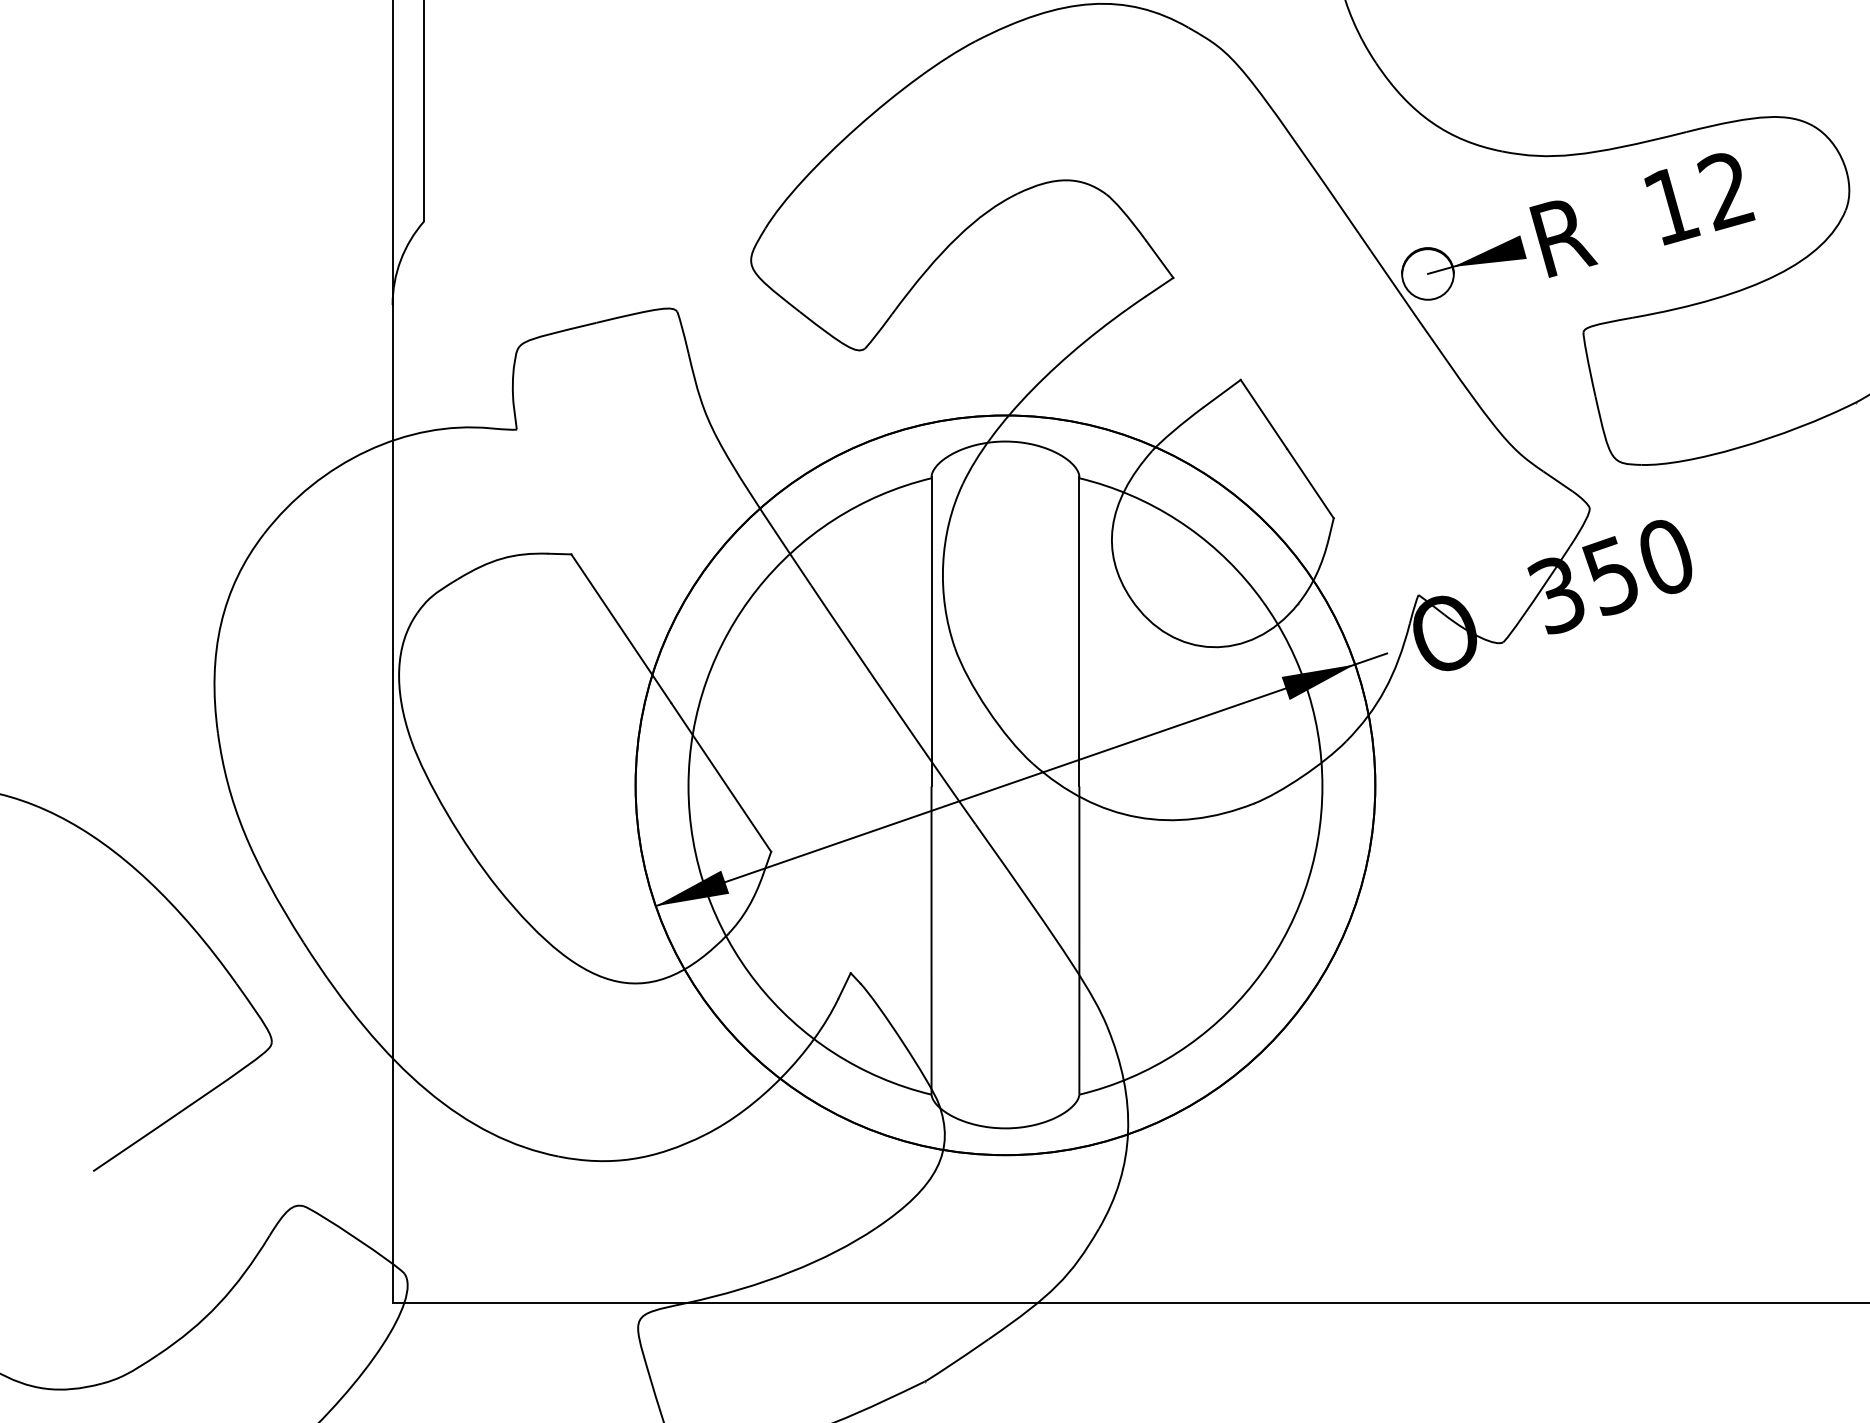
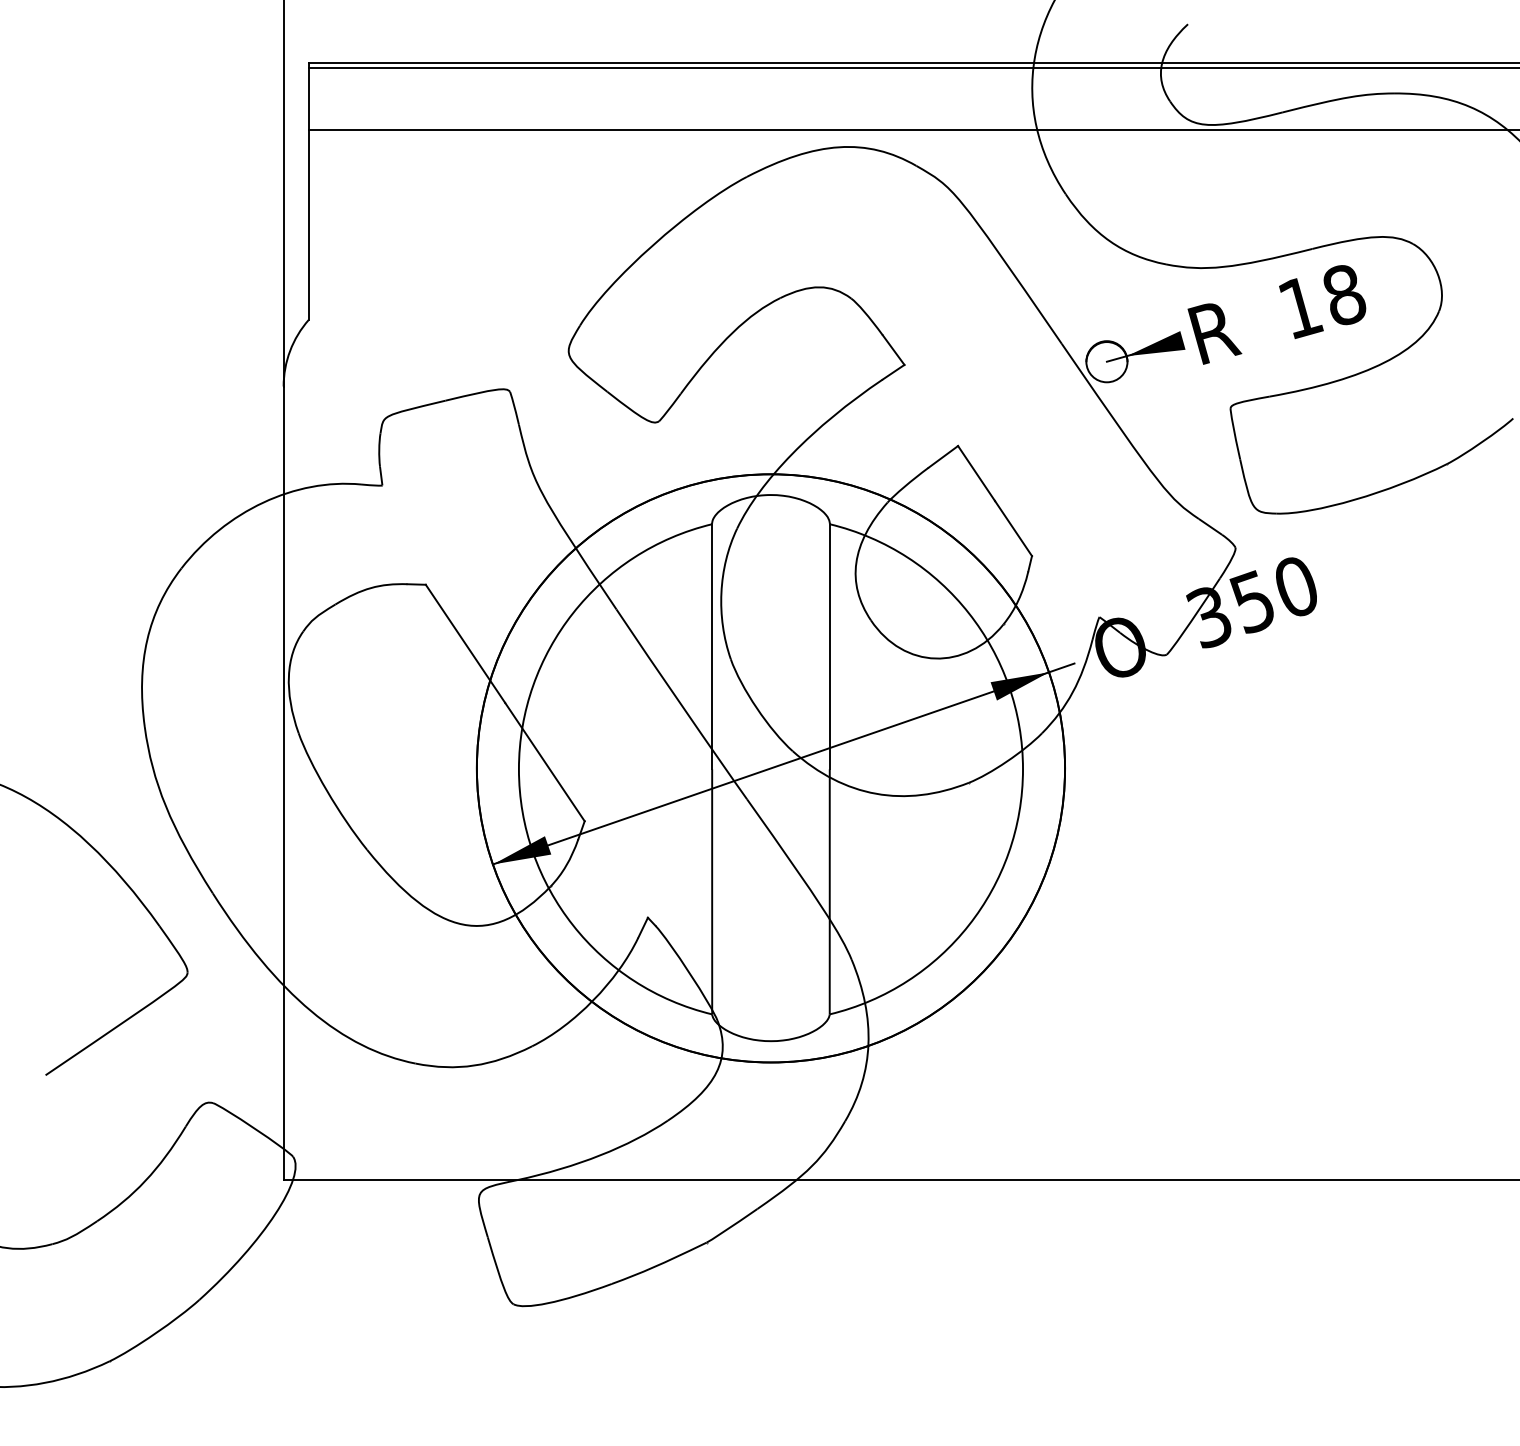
text: (1726, 191) -> (1344, 296), 12 -> 18

